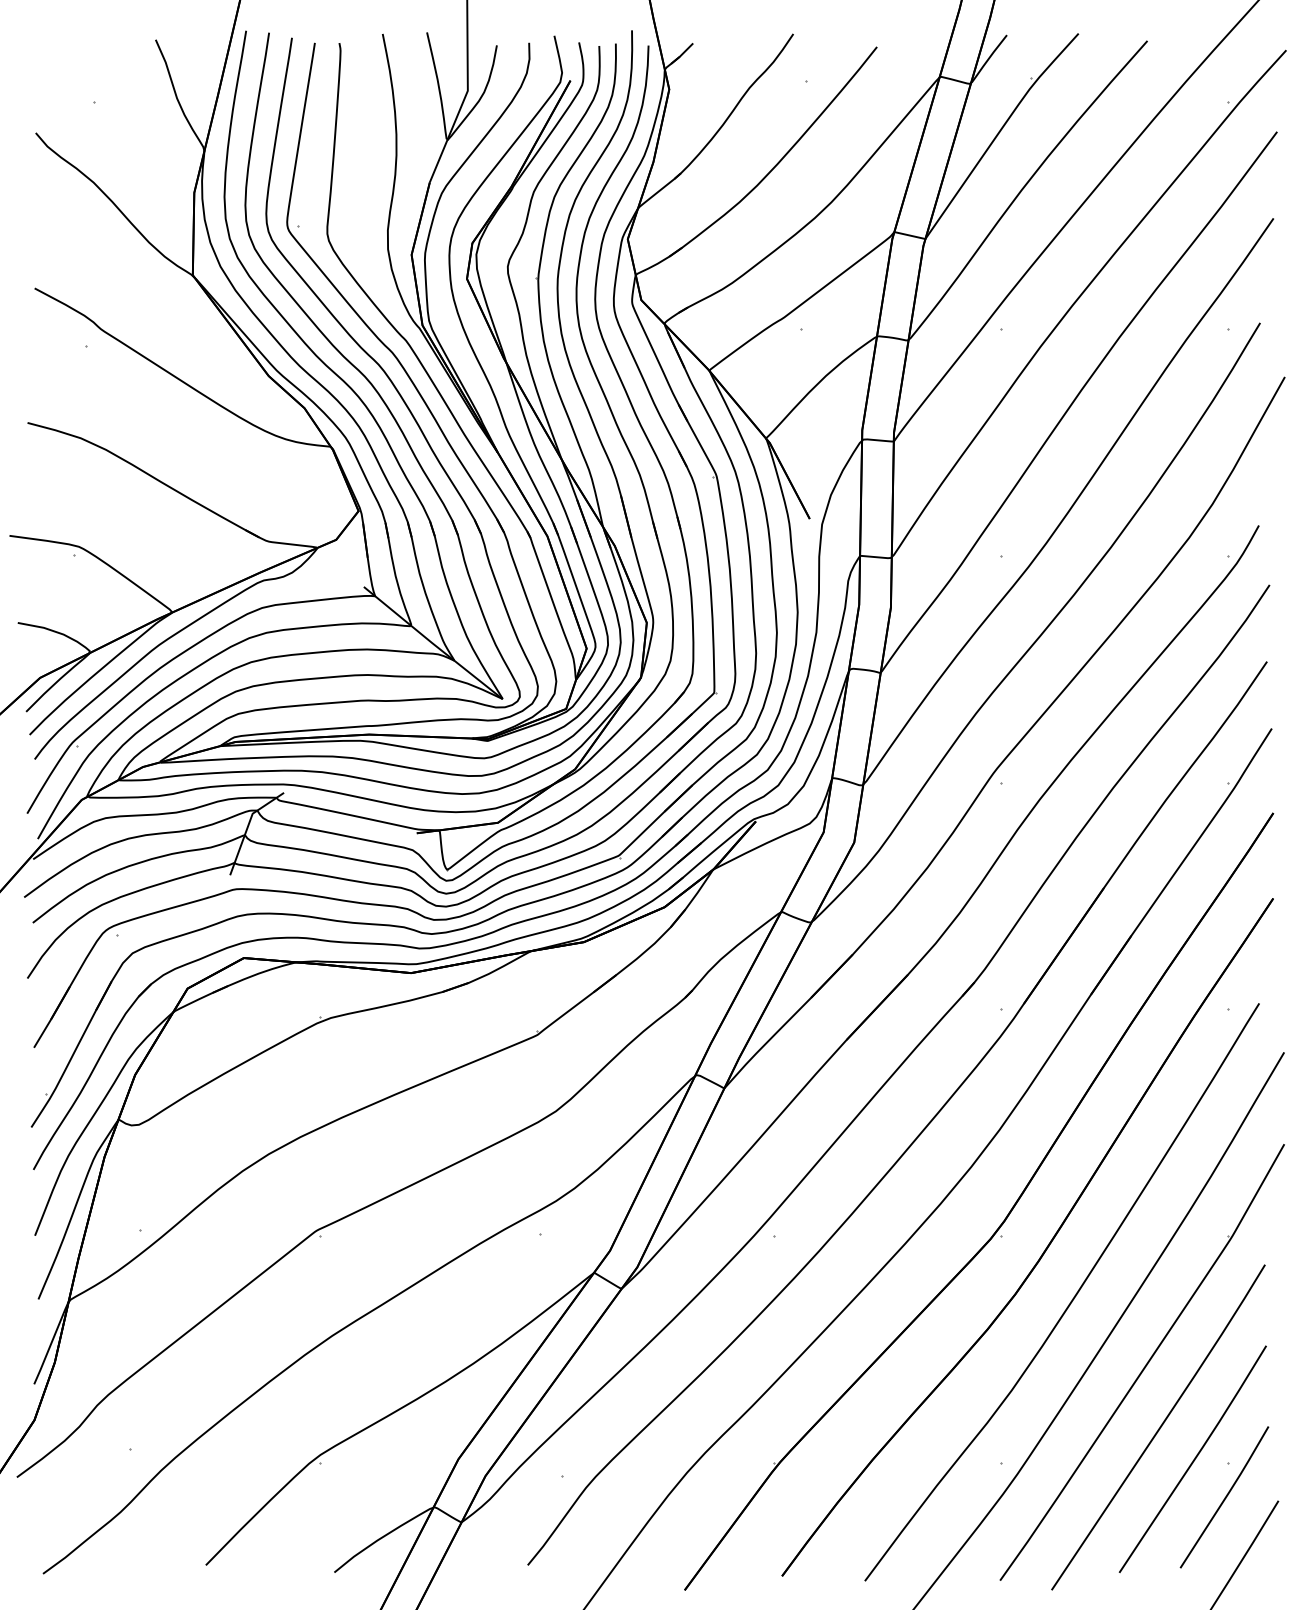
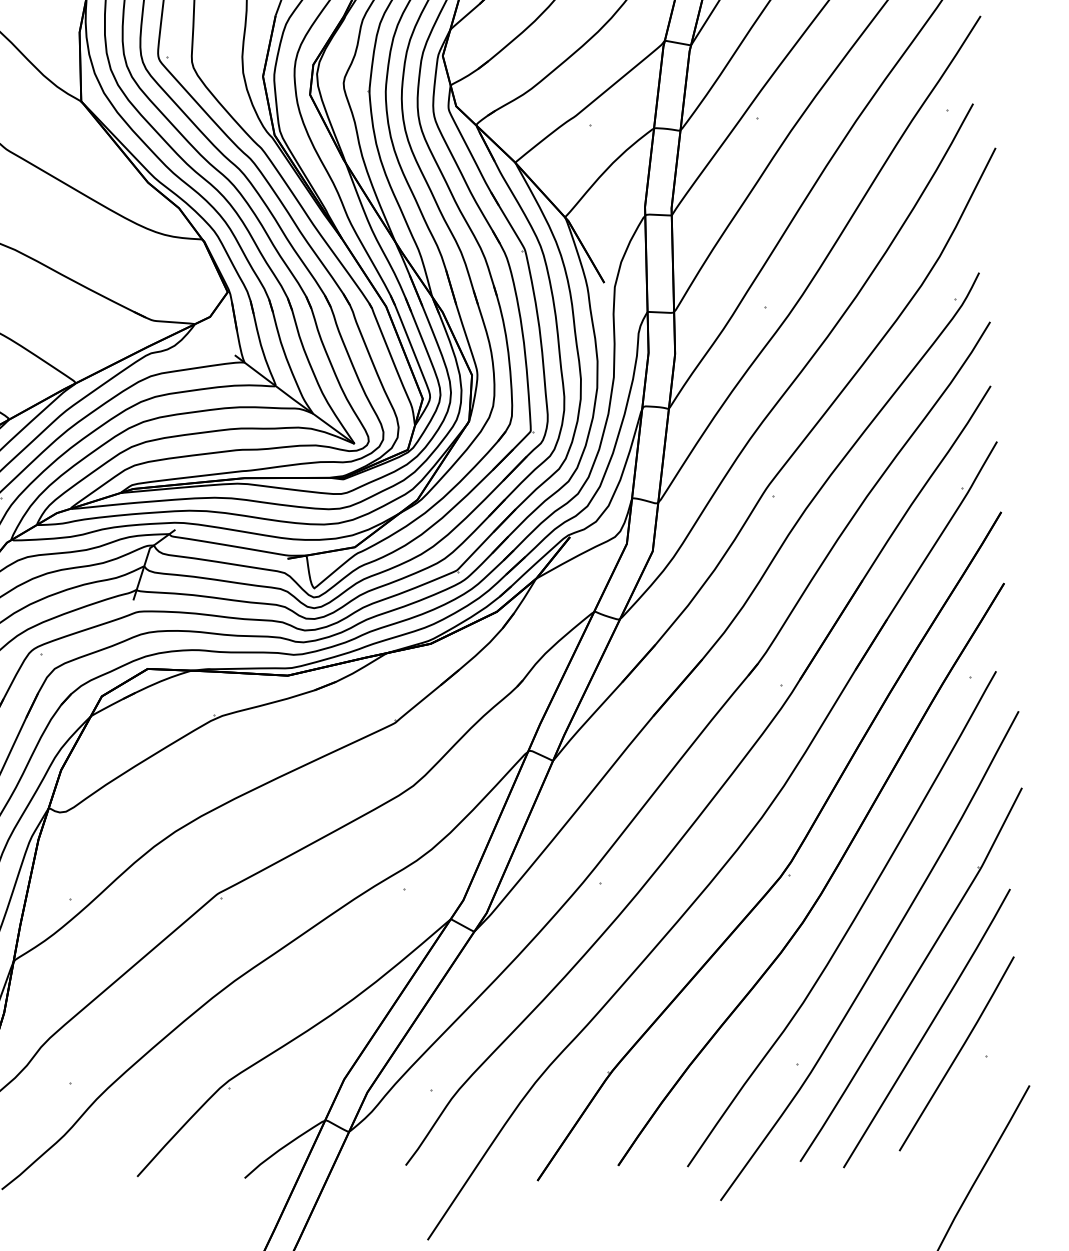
line: (1224, 1497) -> (984, 1084), removed

